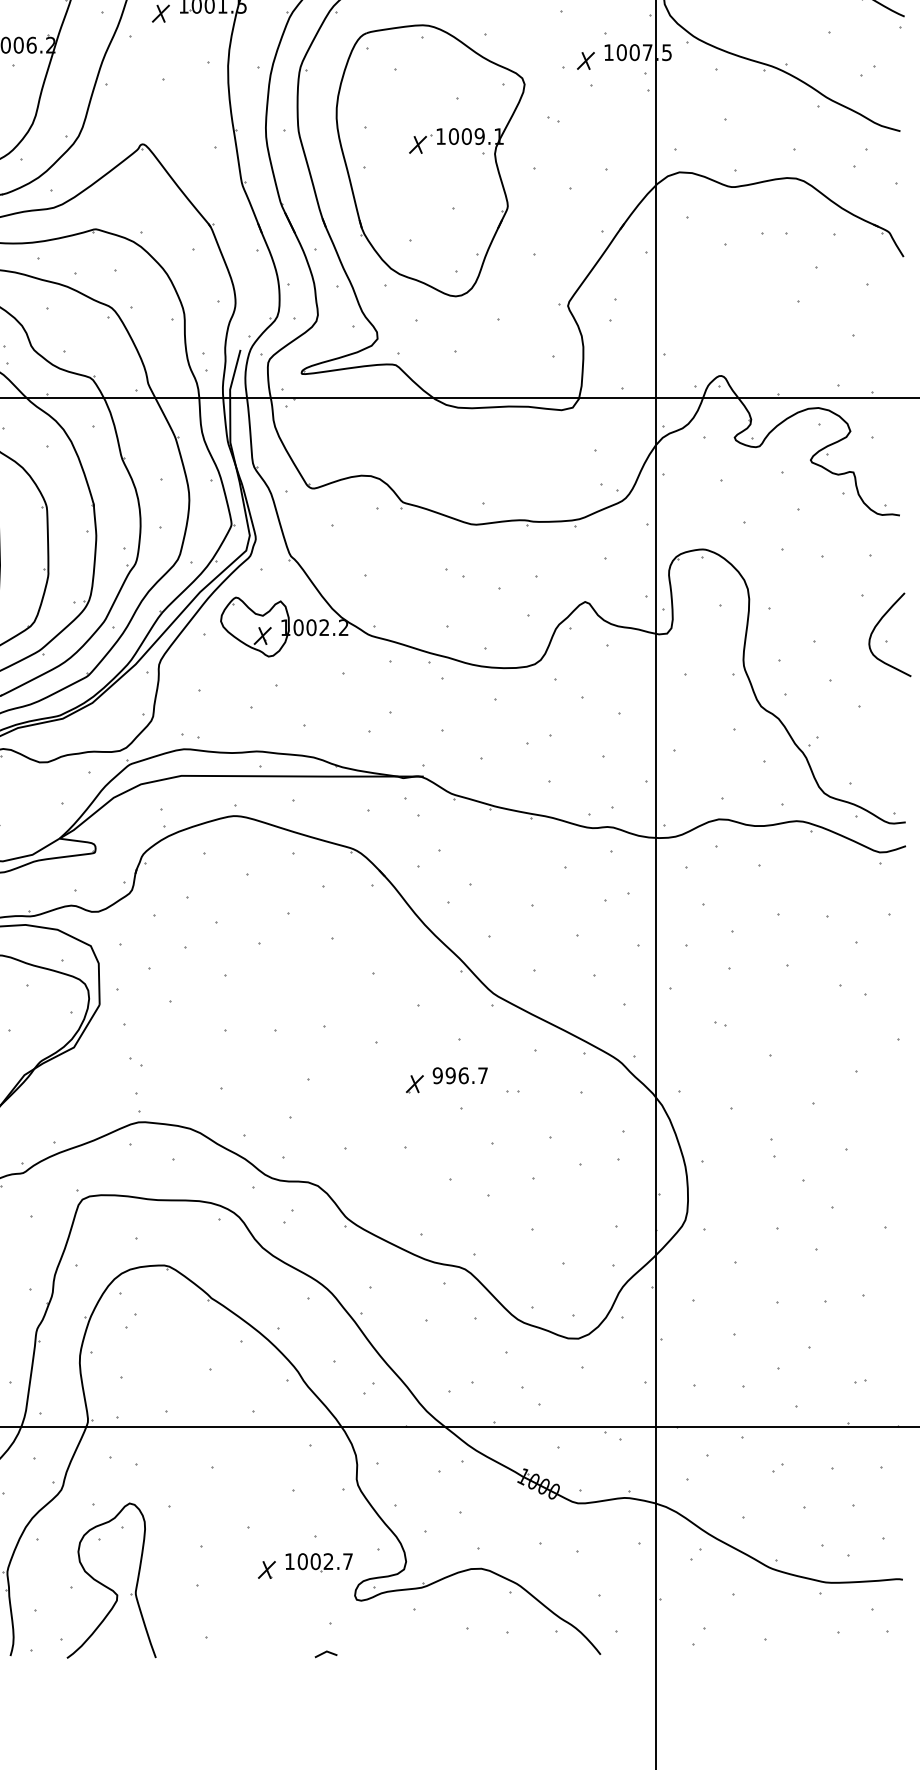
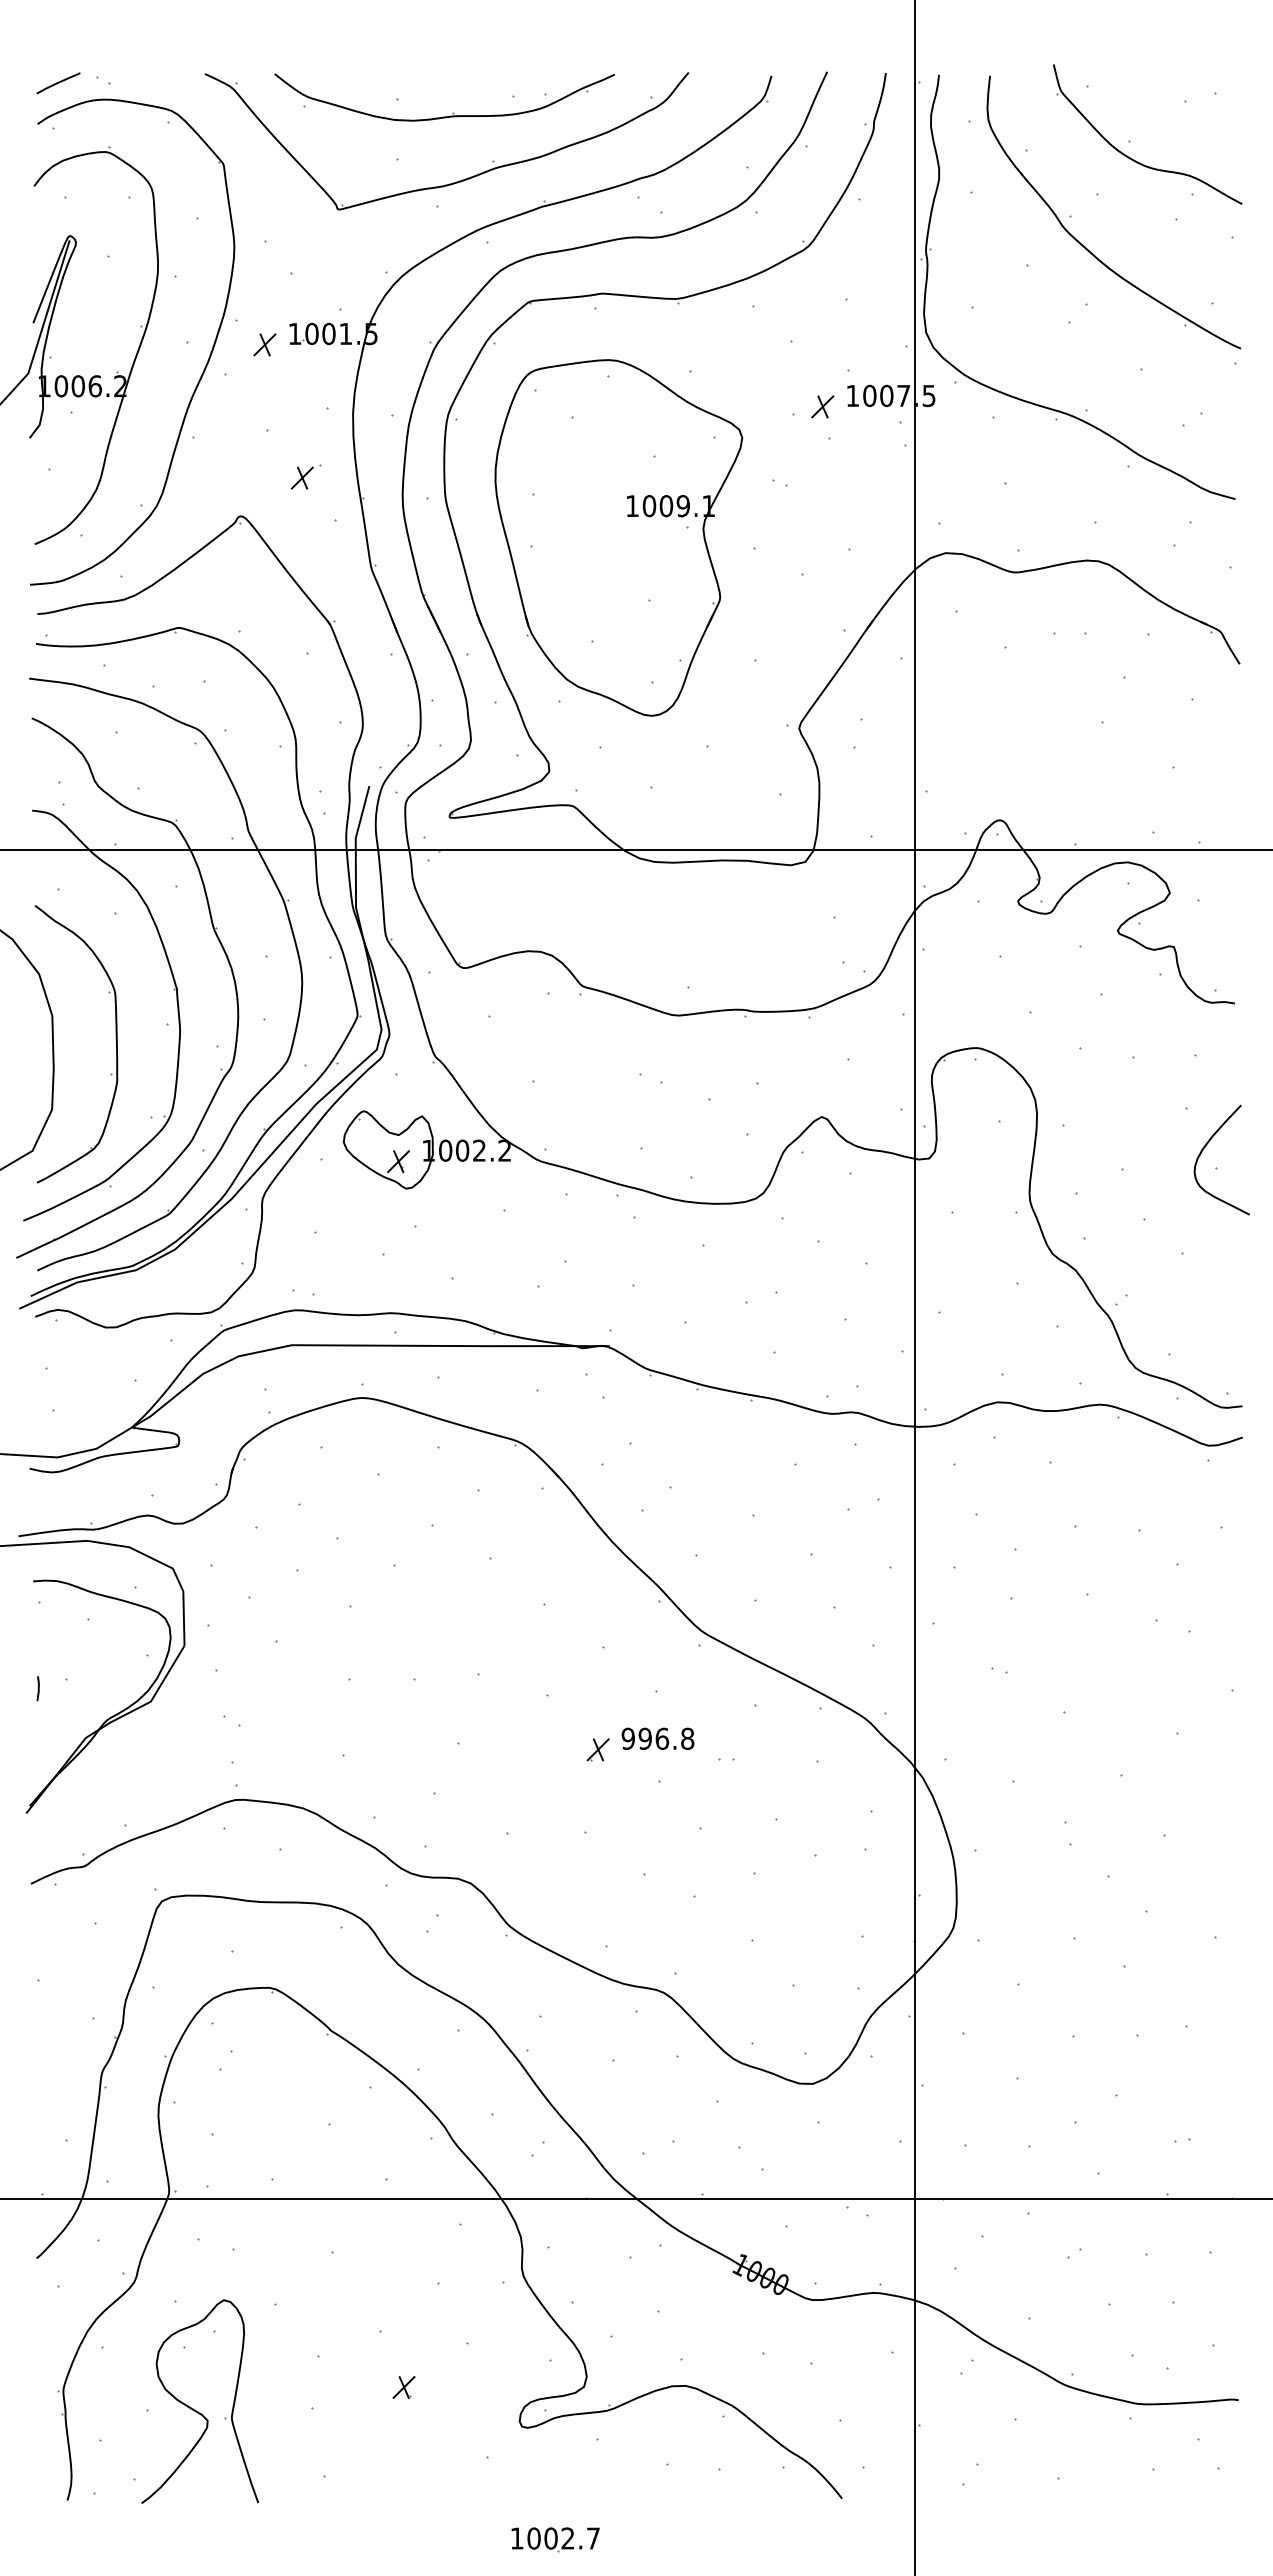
part: (420, 143) -> (305, 476), moved
text: (482, 1075) -> (687, 1738), 996.7 -> 996.8
part: (319, 1562) -> (555, 2539), moved
line: (325, 1653) -> (481, 2496), removed

